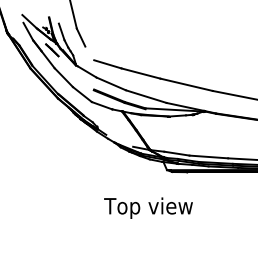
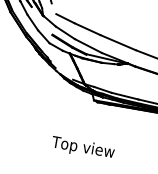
text: (148, 207) -> (83, 147), moved

